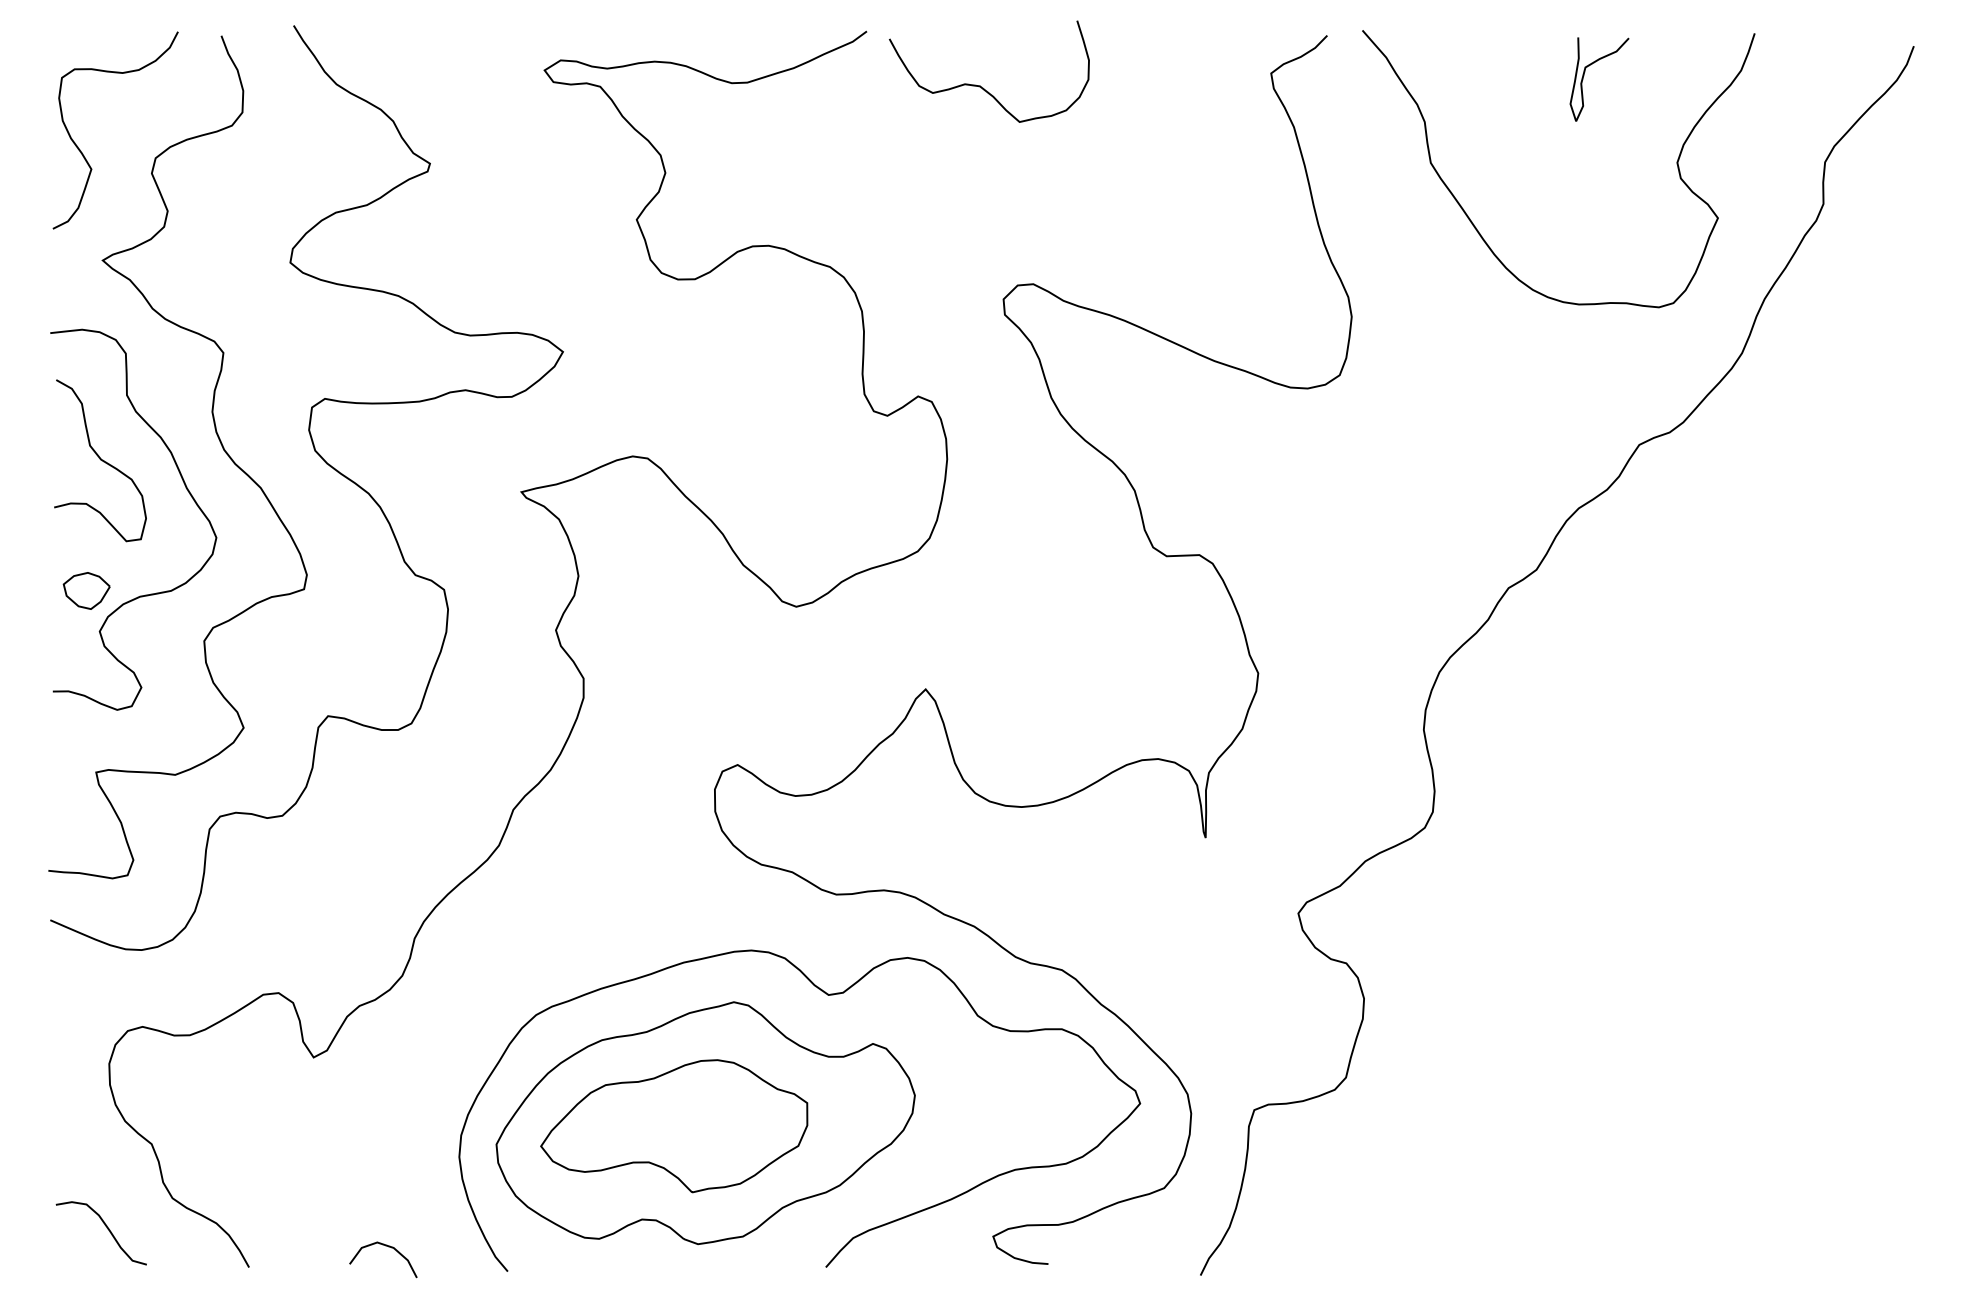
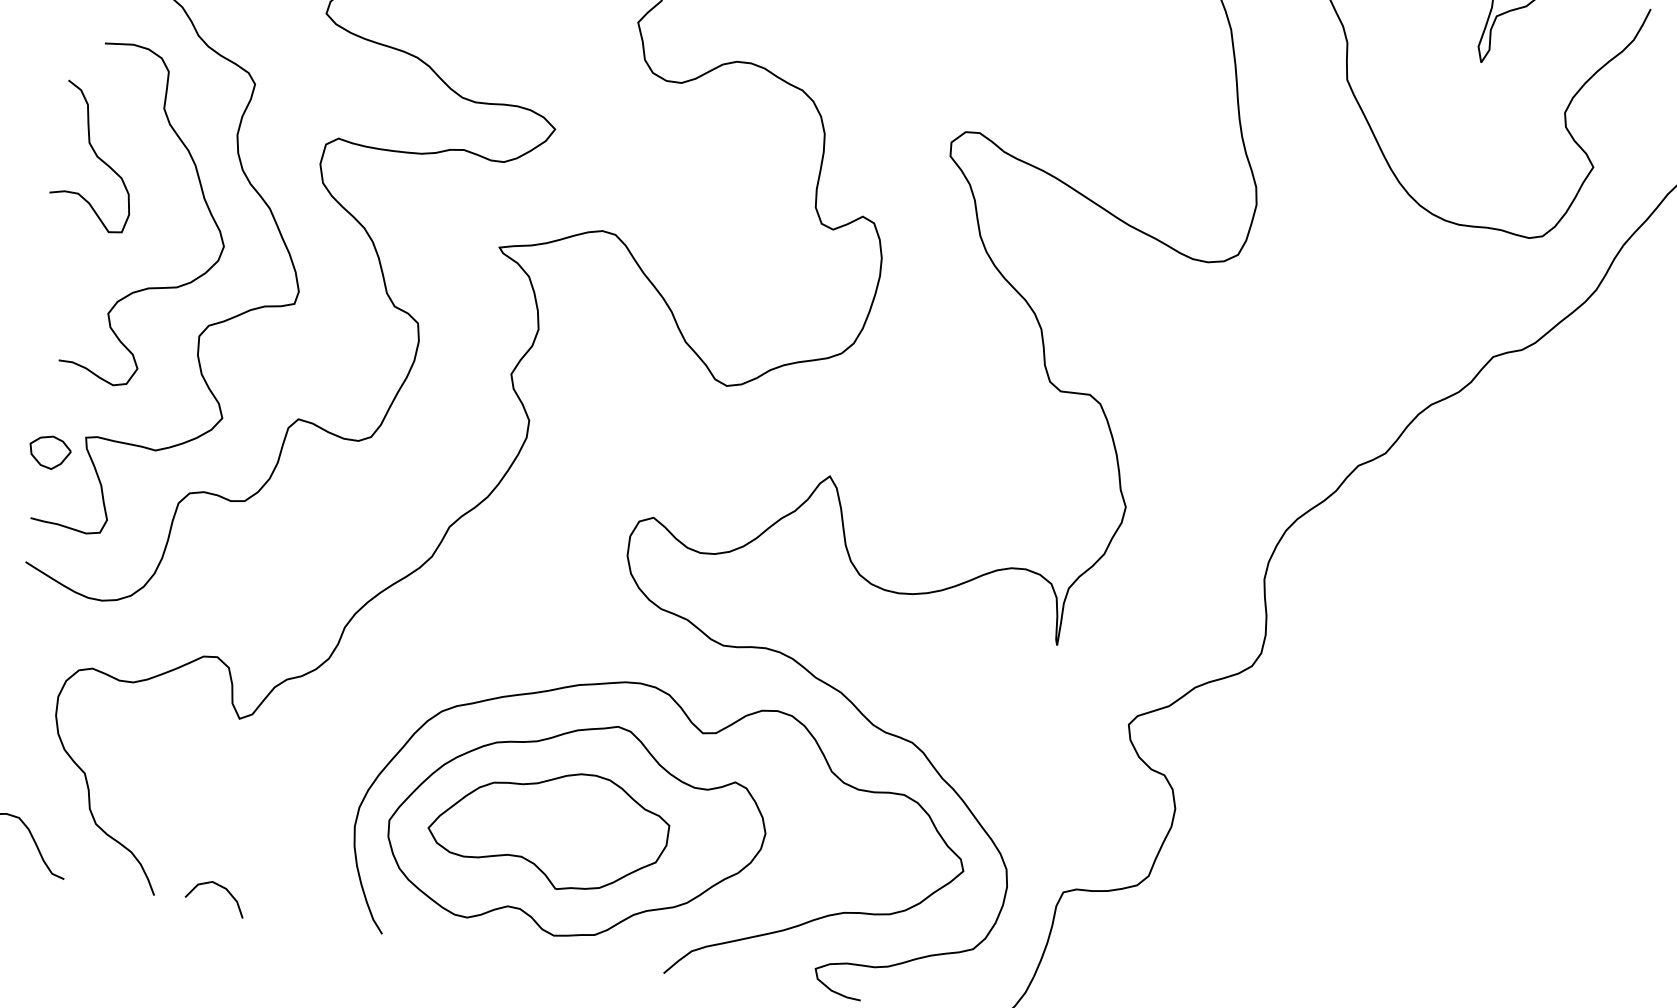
curve: (100, 460) -> (96, 157), moved
part: (86, 590) -> (49, 452), moved
curve: (388, 1247) -> (221, 887), moved

